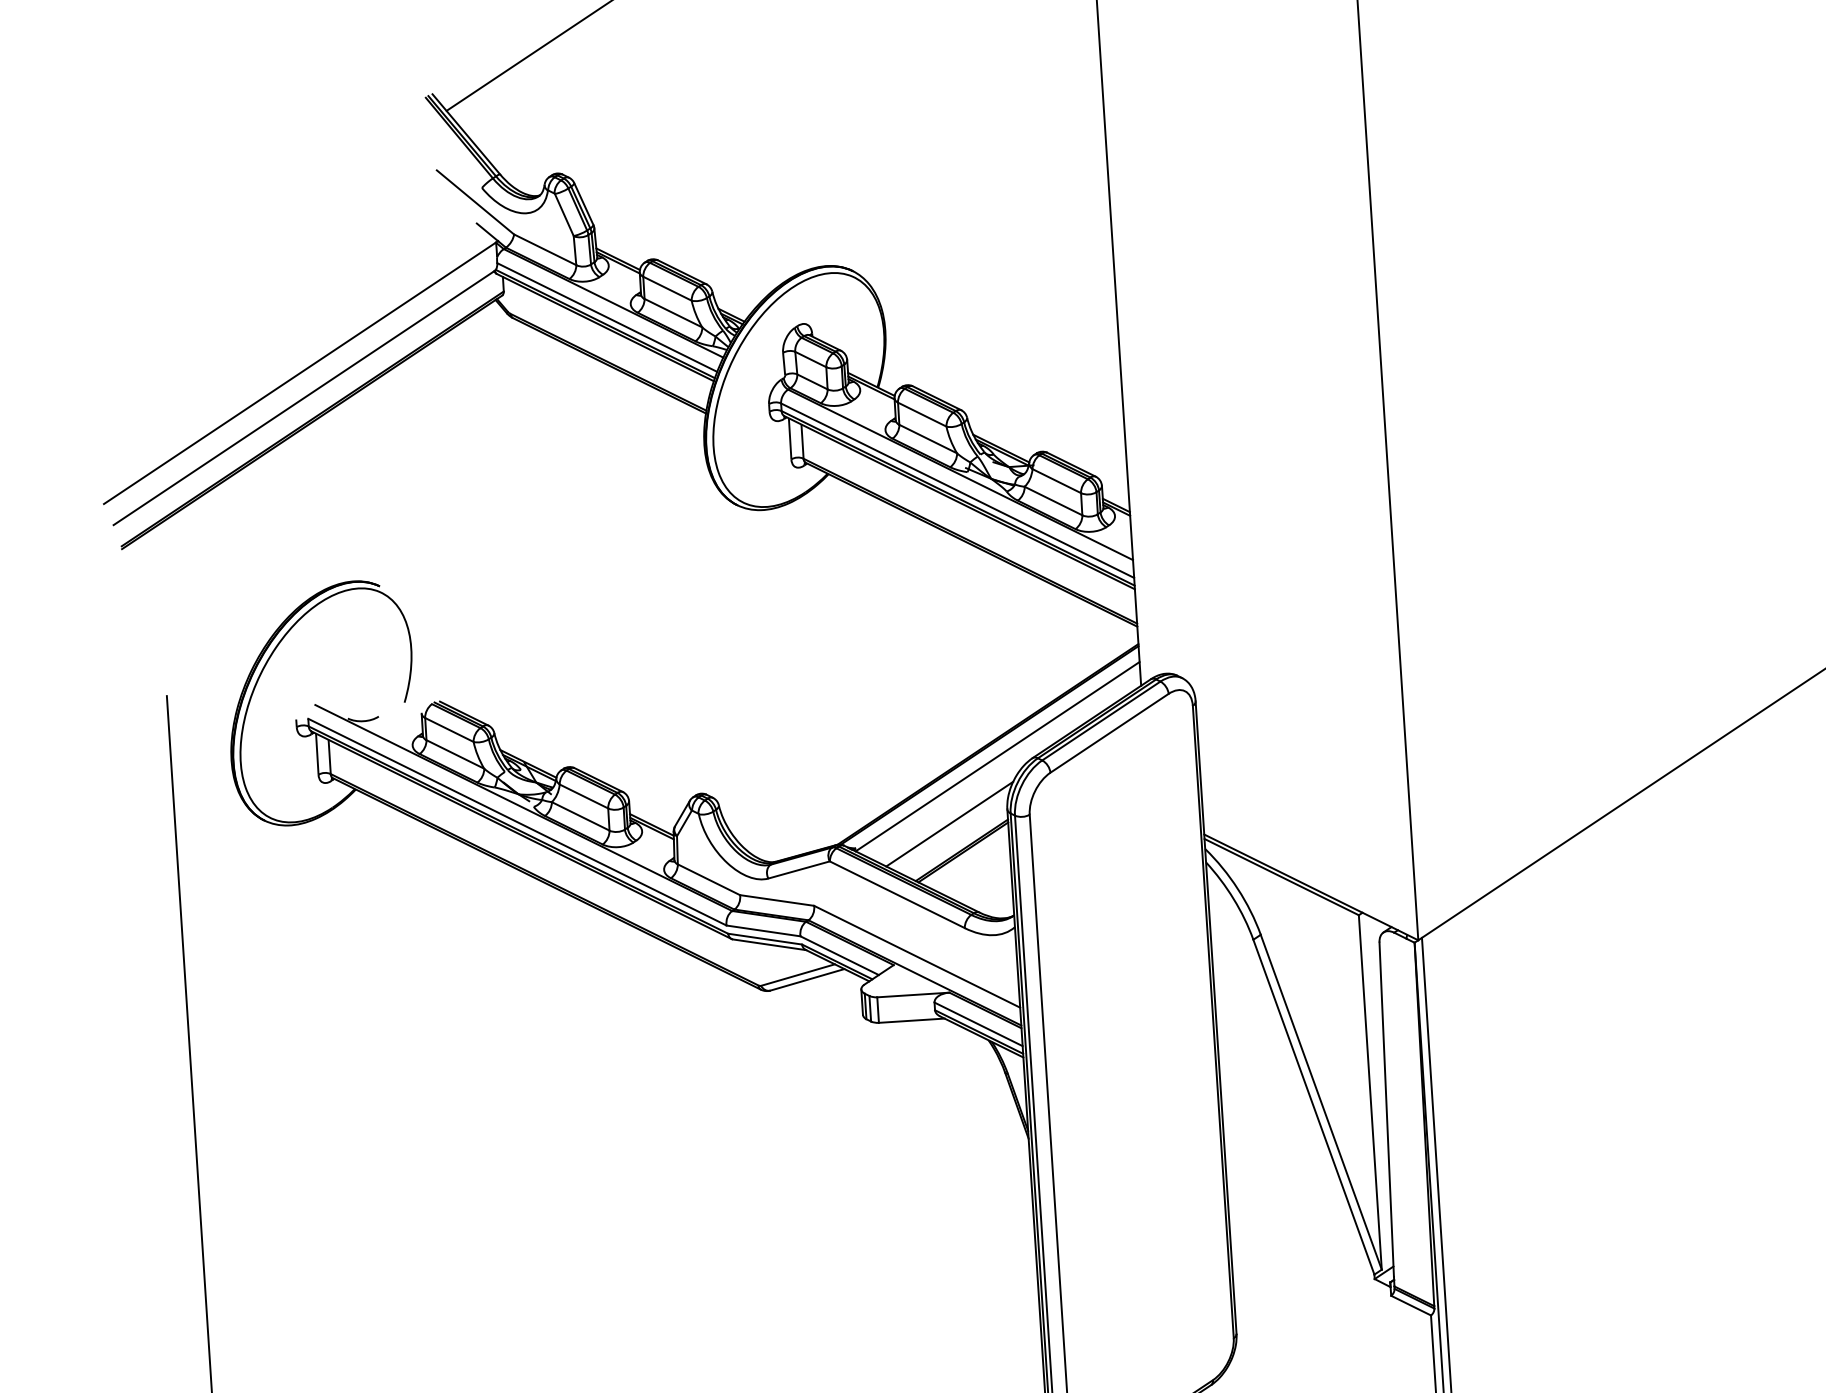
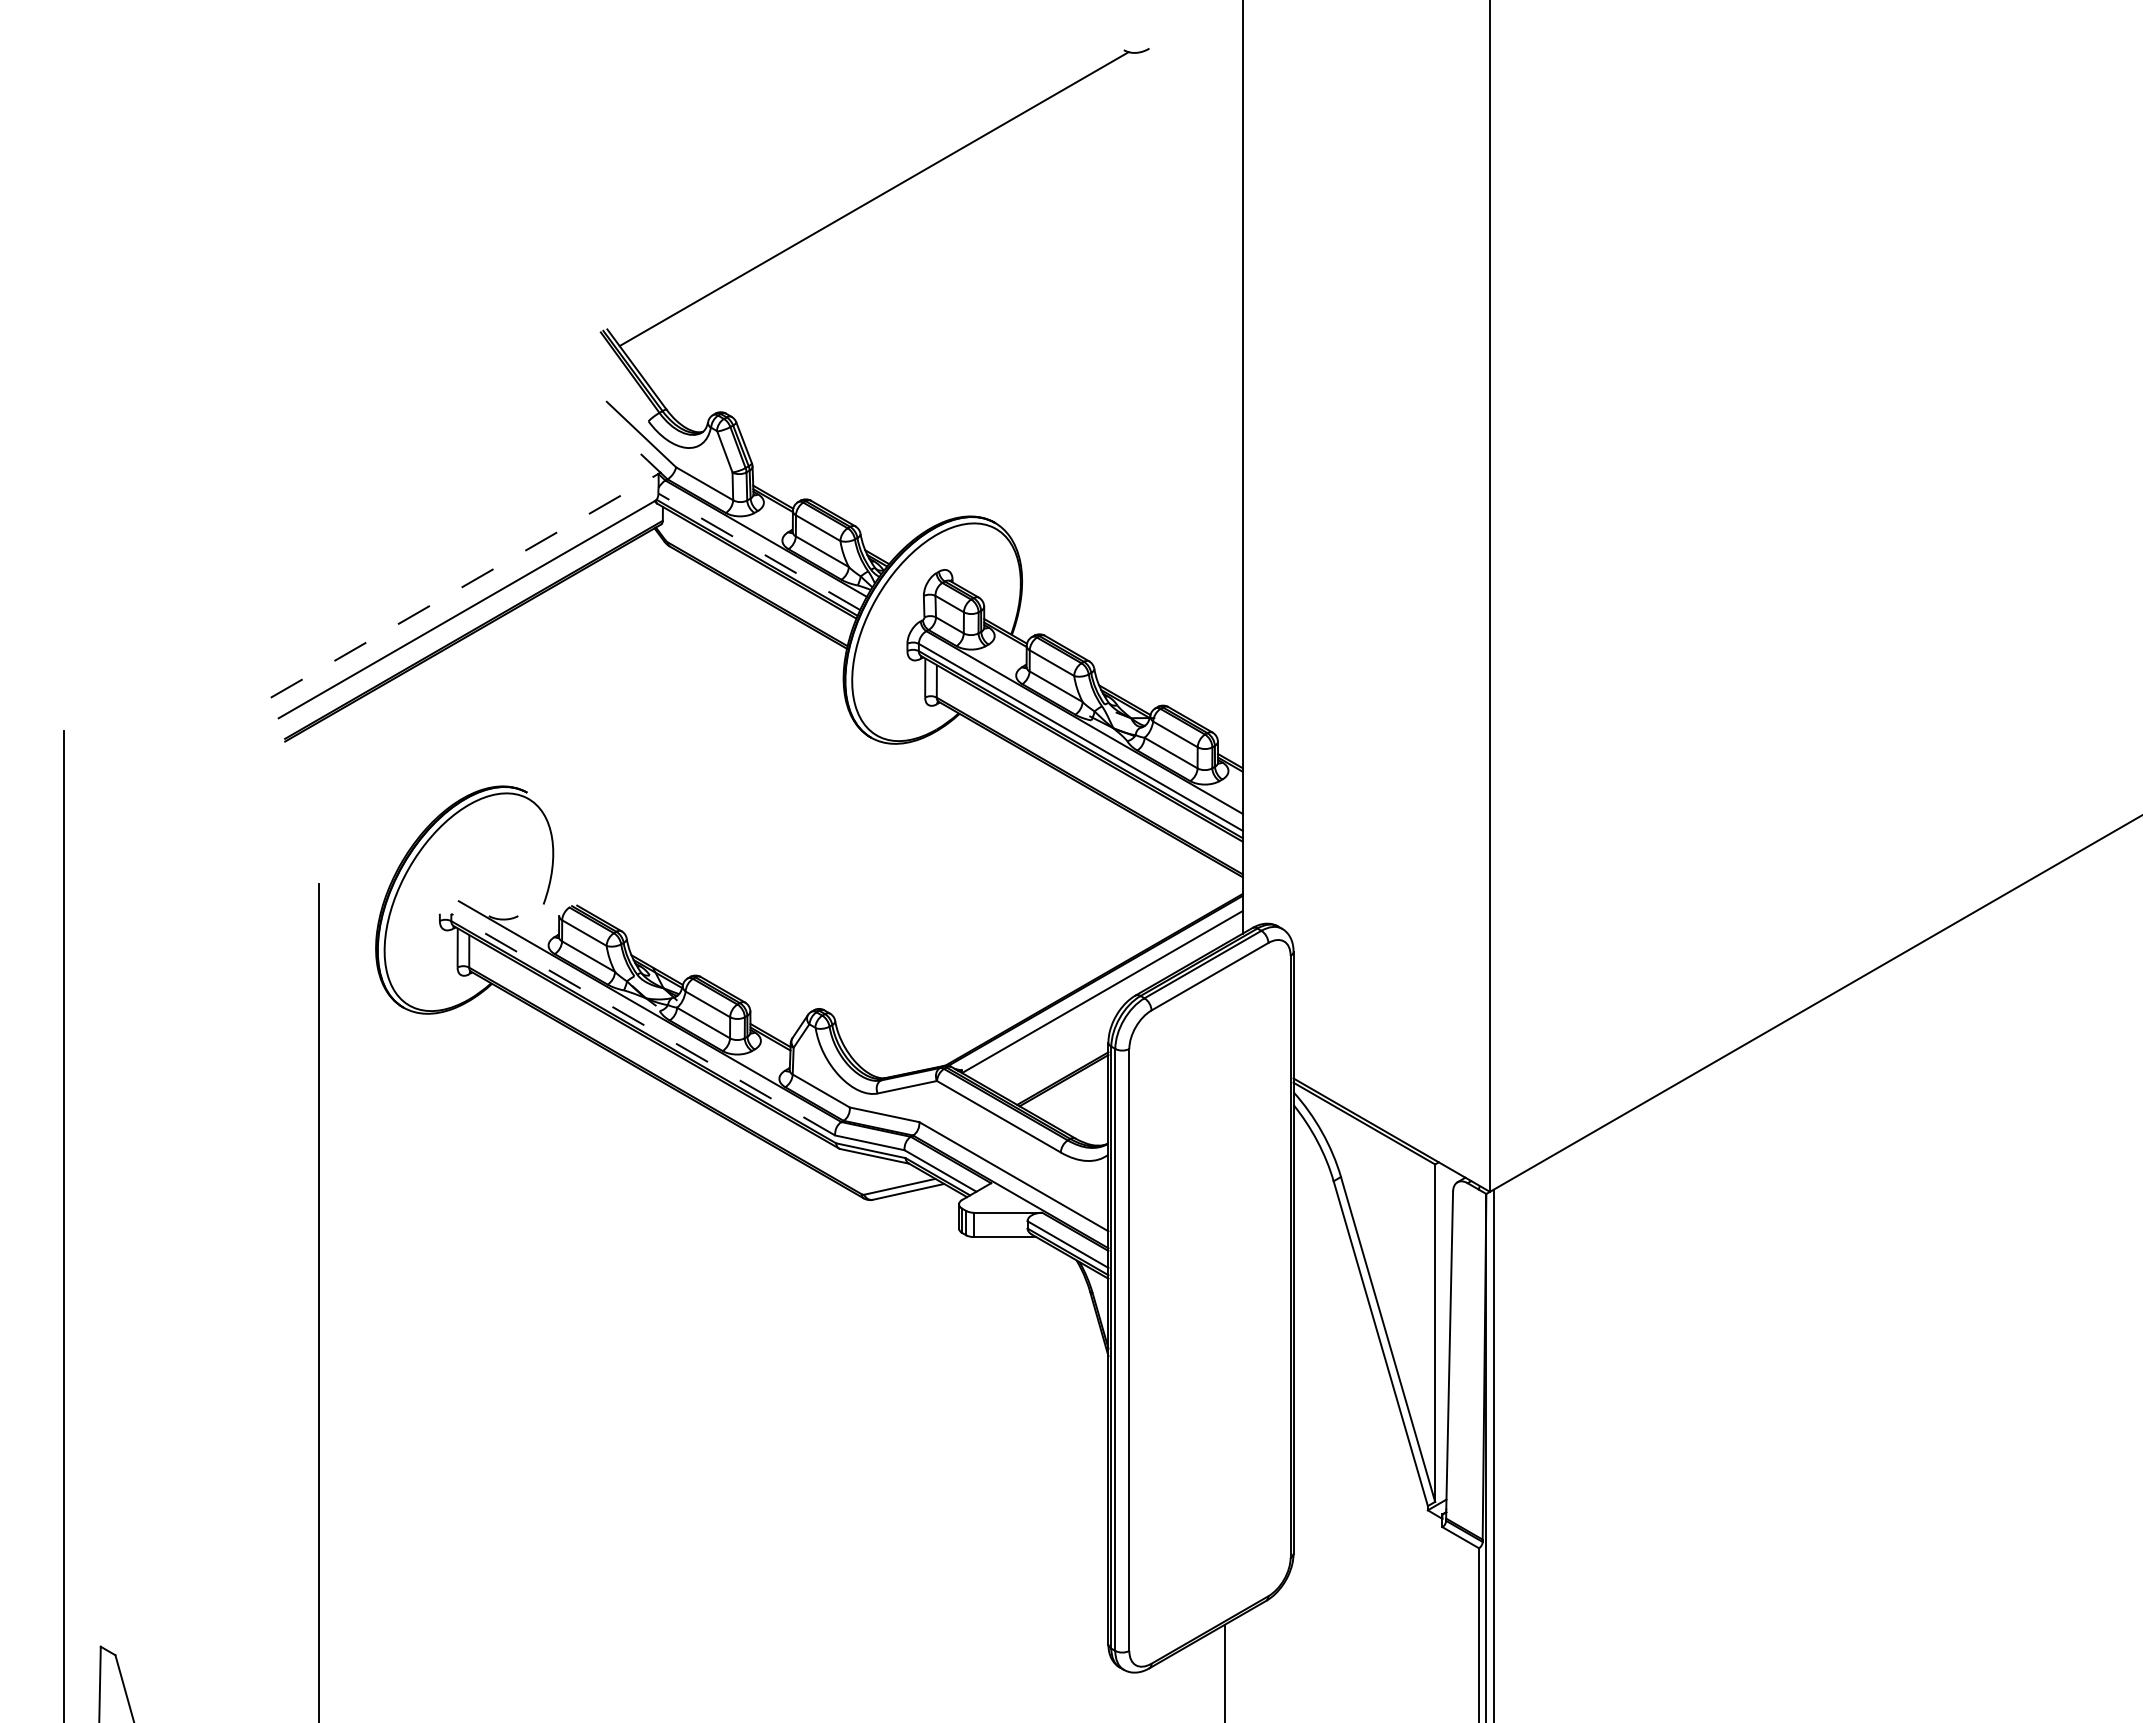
line: (607, 317) -> (759, 551), solid -> dashed
line: (299, 372) -> (464, 585), solid -> dashed
line: (517, 821) -> (643, 1024), solid -> dashed
line: (949, 823) -> (1052, 1052), removed

